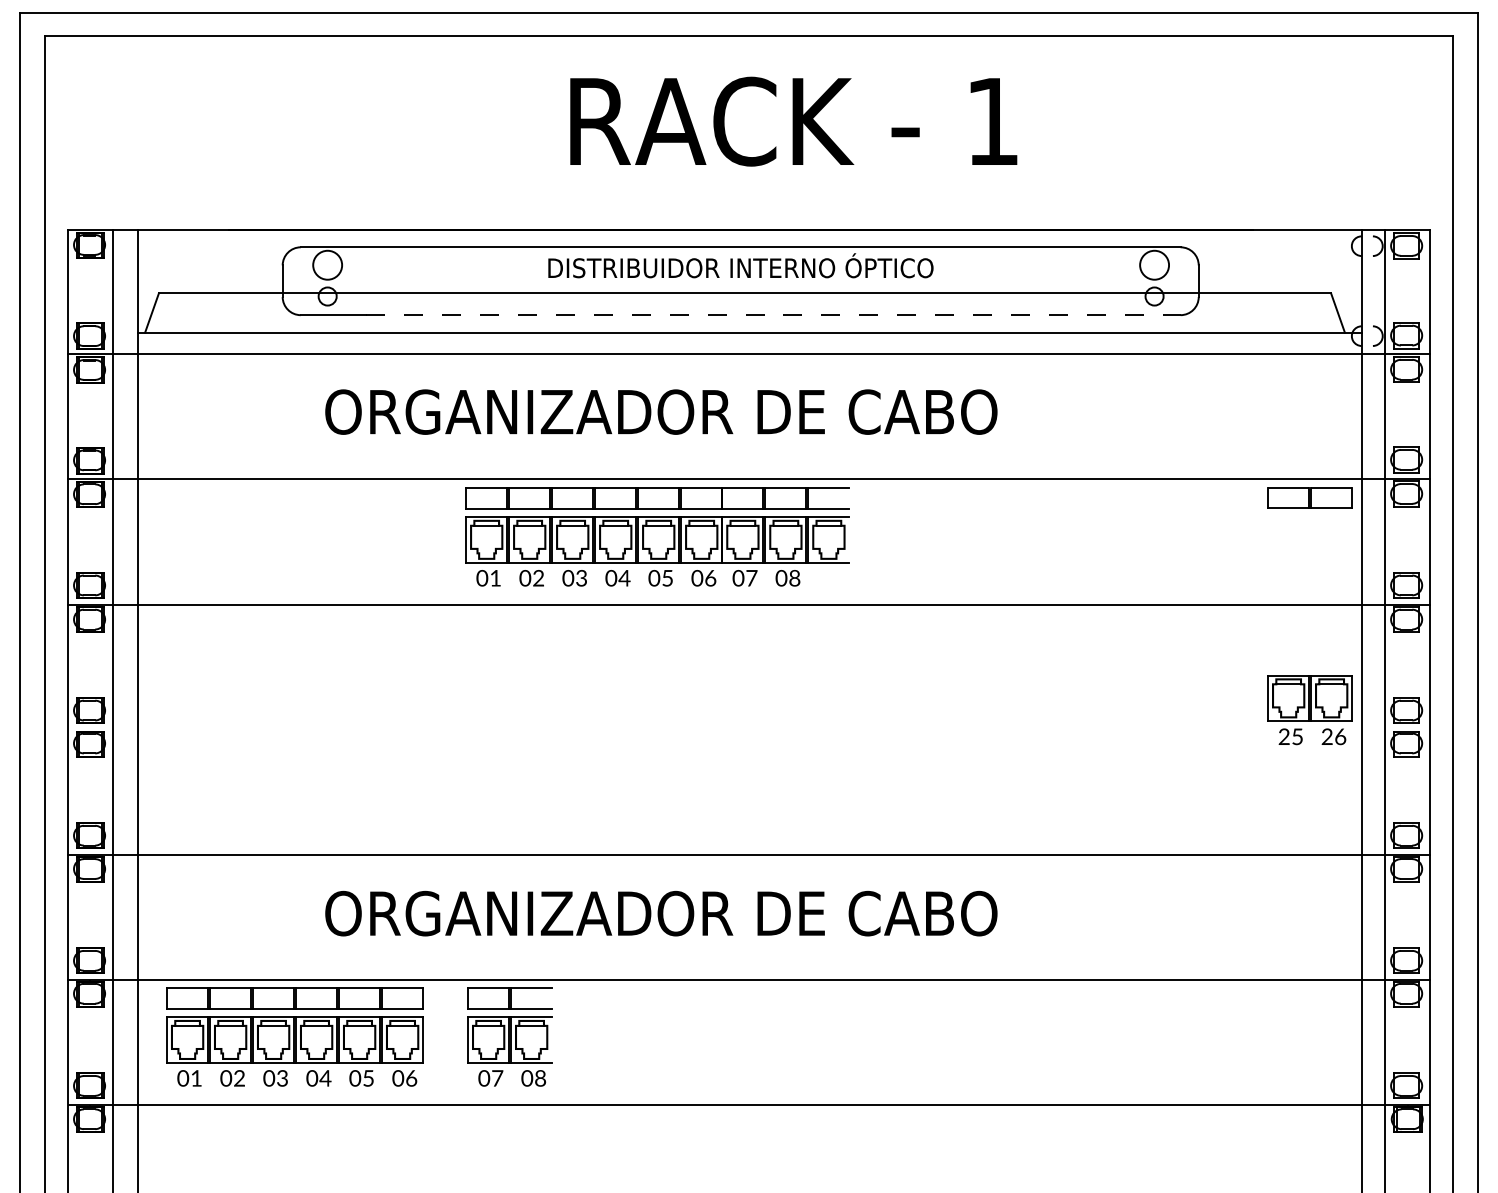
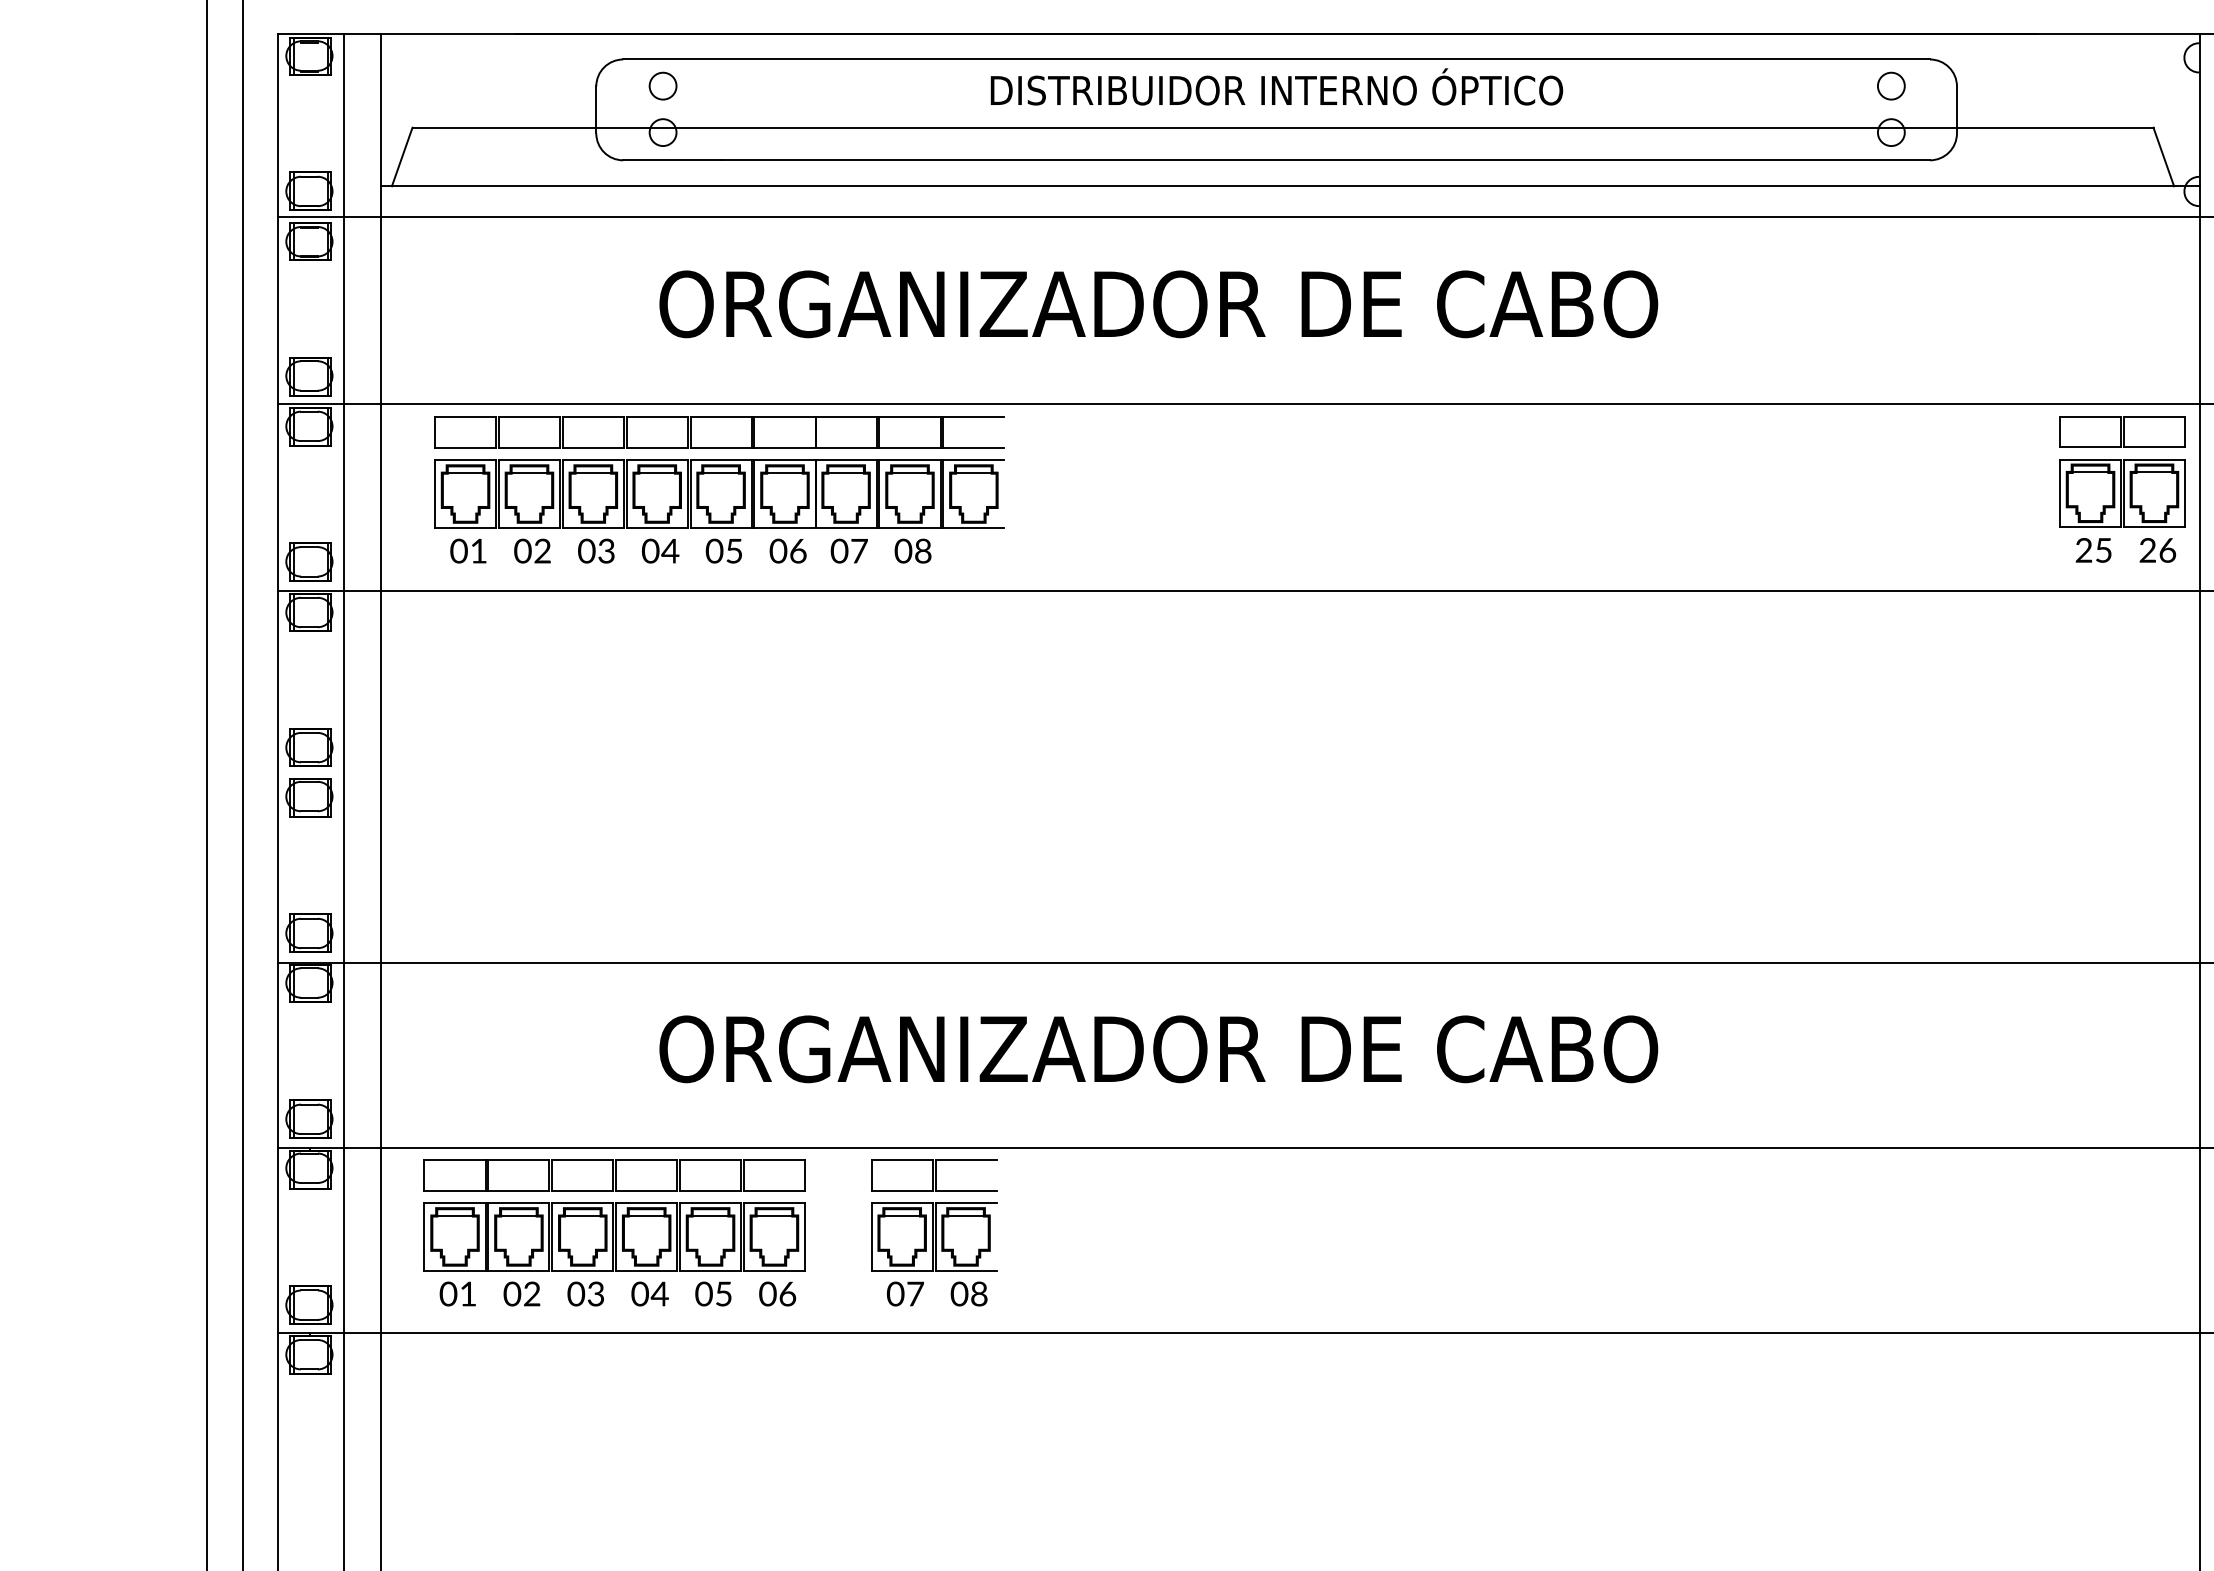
circle: (327, 265) -> (662, 86), size x0.62
circle: (1154, 265) -> (1891, 86), size x0.62
line: (773, 315) -> (1325, 160), dashed -> solid
part: (657, 536) -> (719, 489), moved
part: (1309, 710) -> (2121, 511), moved

